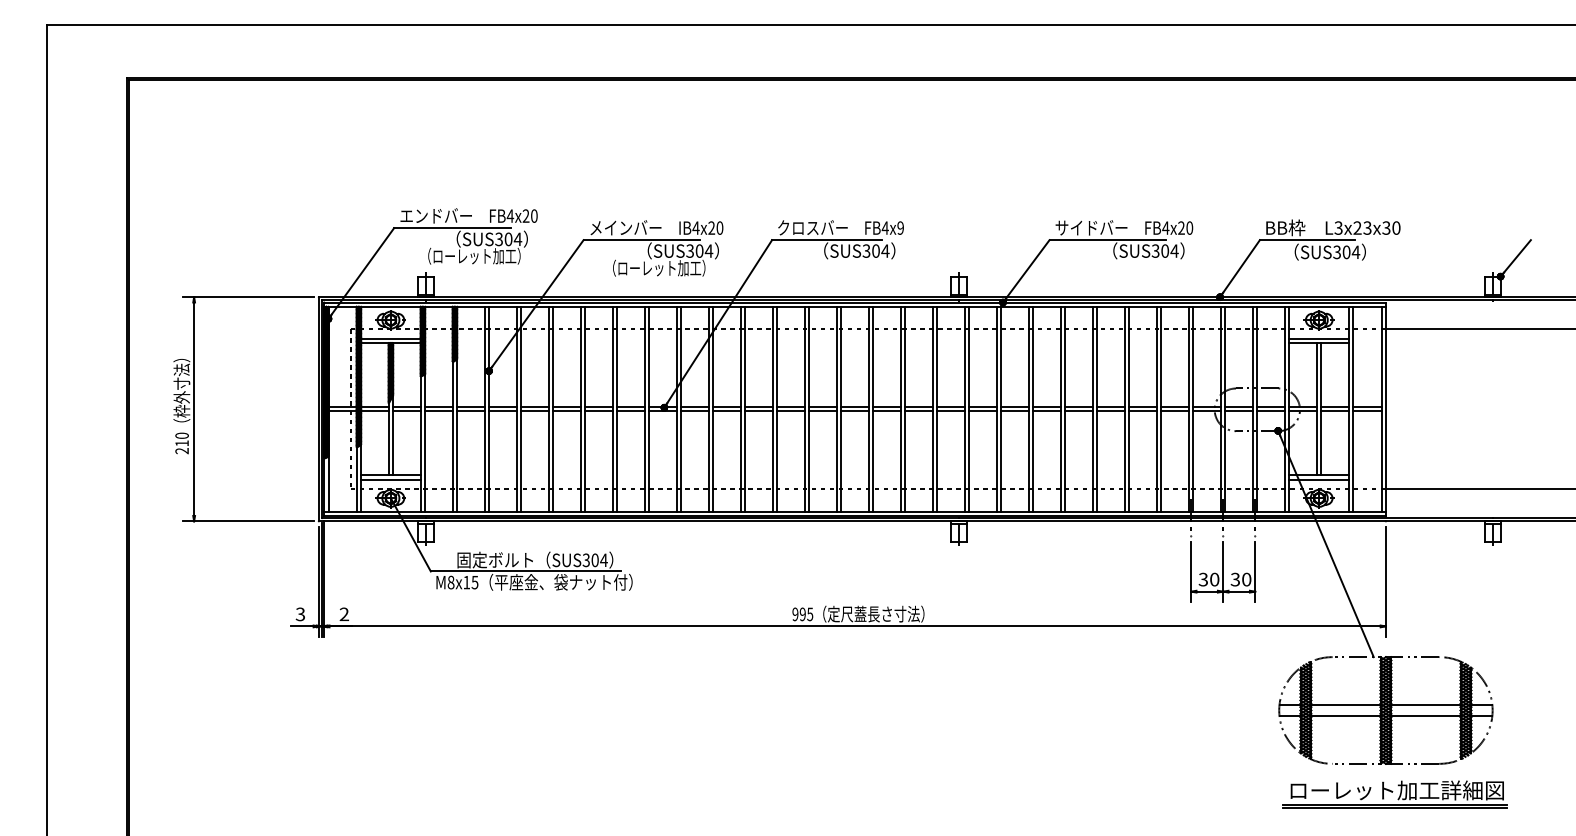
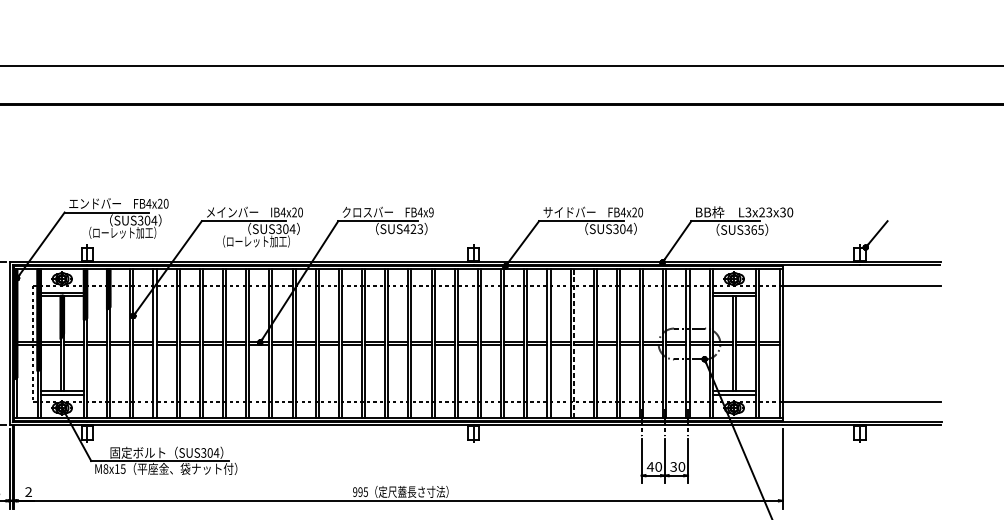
text: (875, 250) -> (413, 228), SUS304 -> SUS423
text: (1351, 252) -> (757, 230), SUS304 -> SUS365
line: (1097, 409) -> (573, 343), solid -> dashed
text: (1203, 579) -> (650, 466), 30 -> 40

